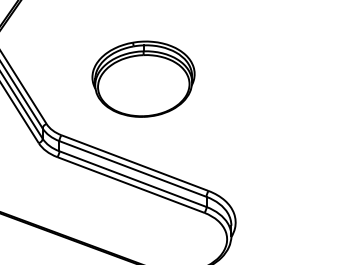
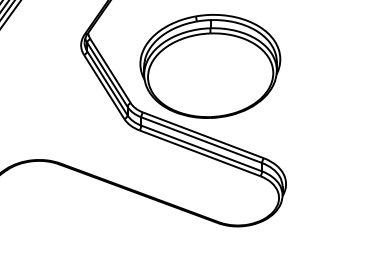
part: (143, 79) -> (210, 66), size x1.67

